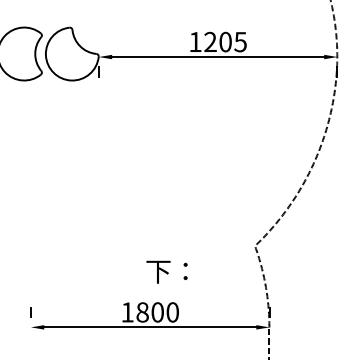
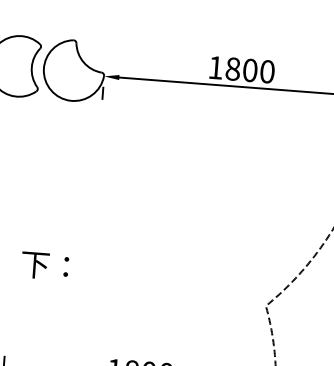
text: (225, 41) -> (250, 69), 1205 -> 1800
text: (166, 271) -> (44, 265), moved

